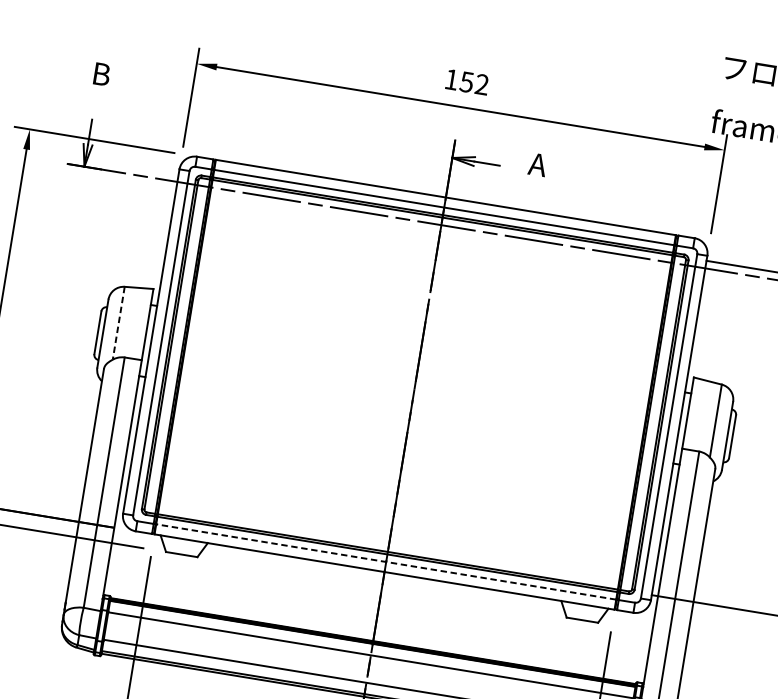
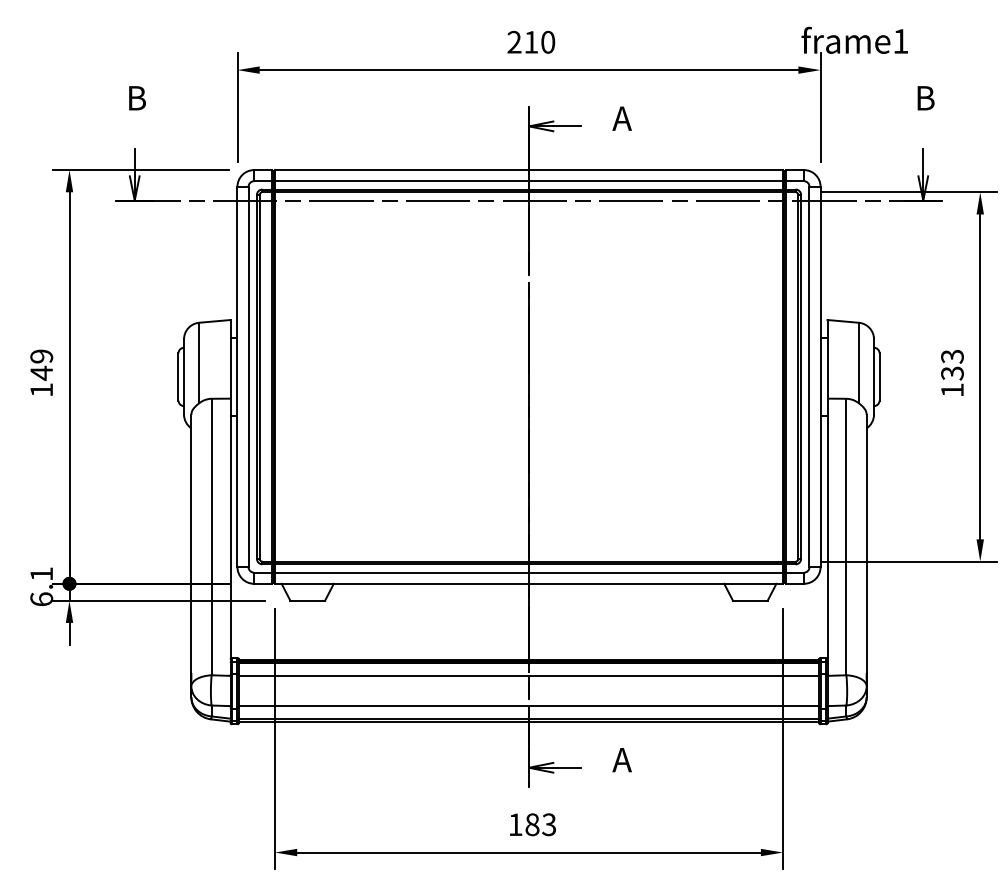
text: (467, 81) -> (531, 41), 152 -> 210
line: (118, 323) -> (199, 363), dashed -> solid
line: (385, 561) -> (528, 572), dashed -> solid

